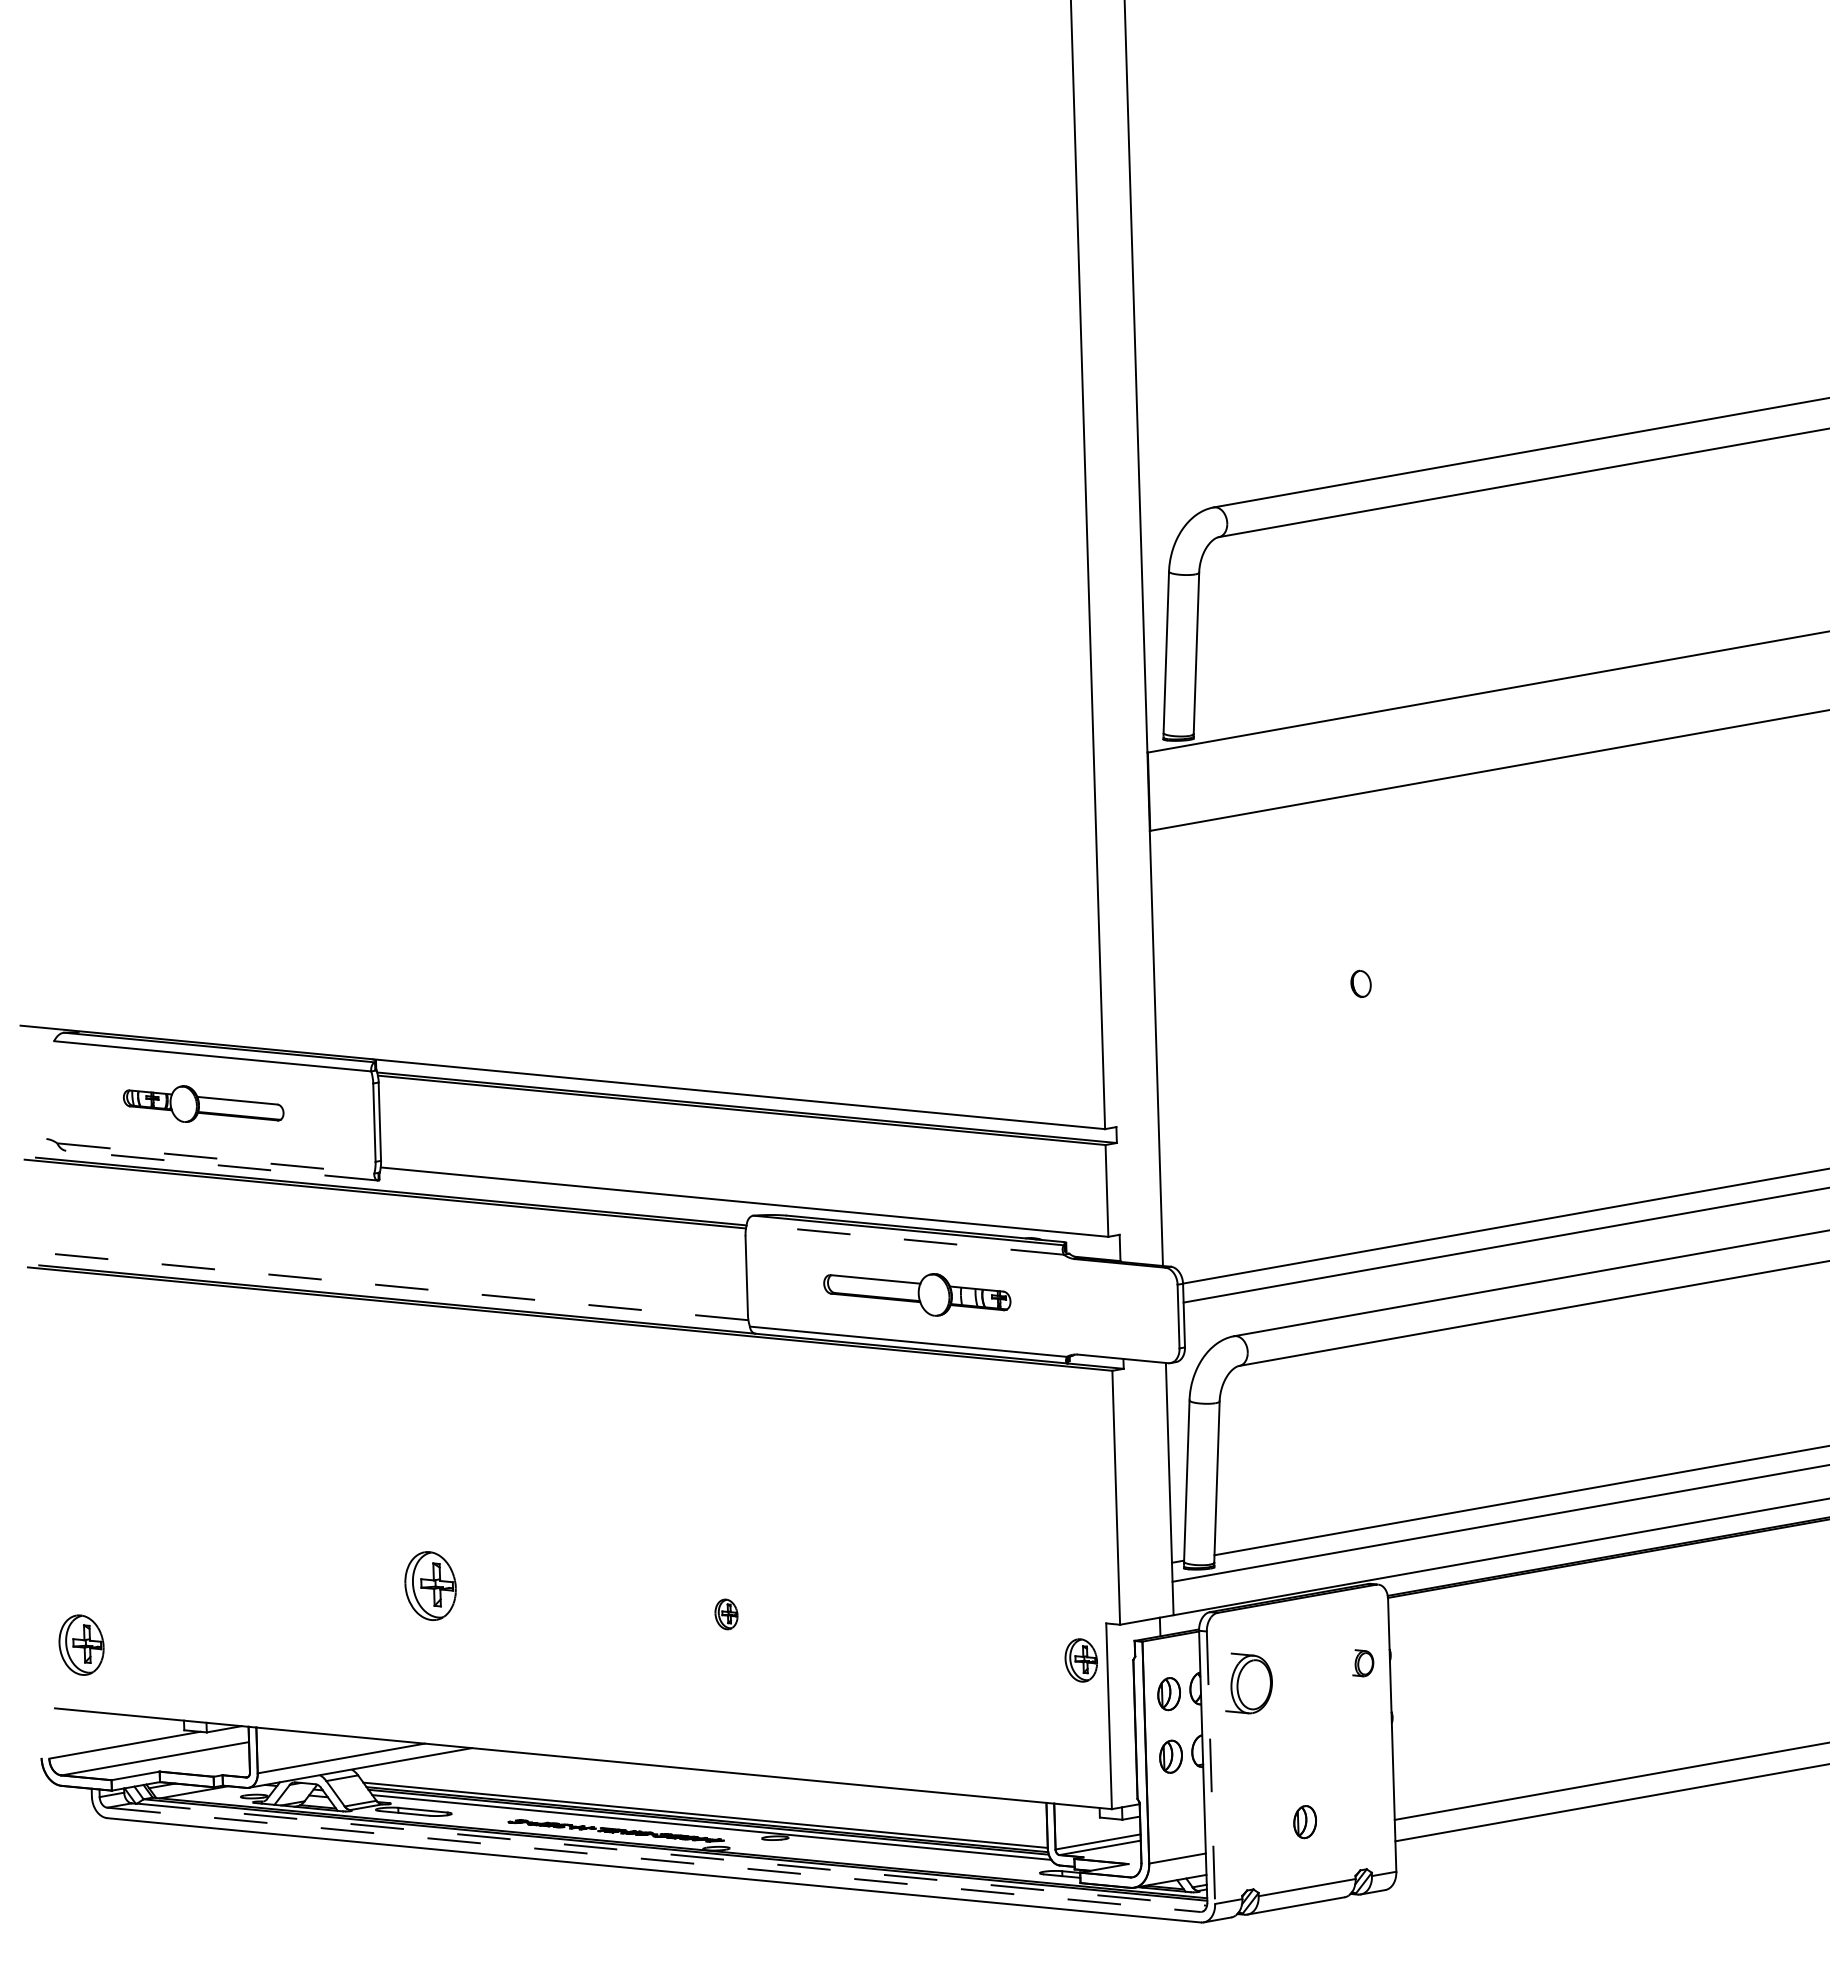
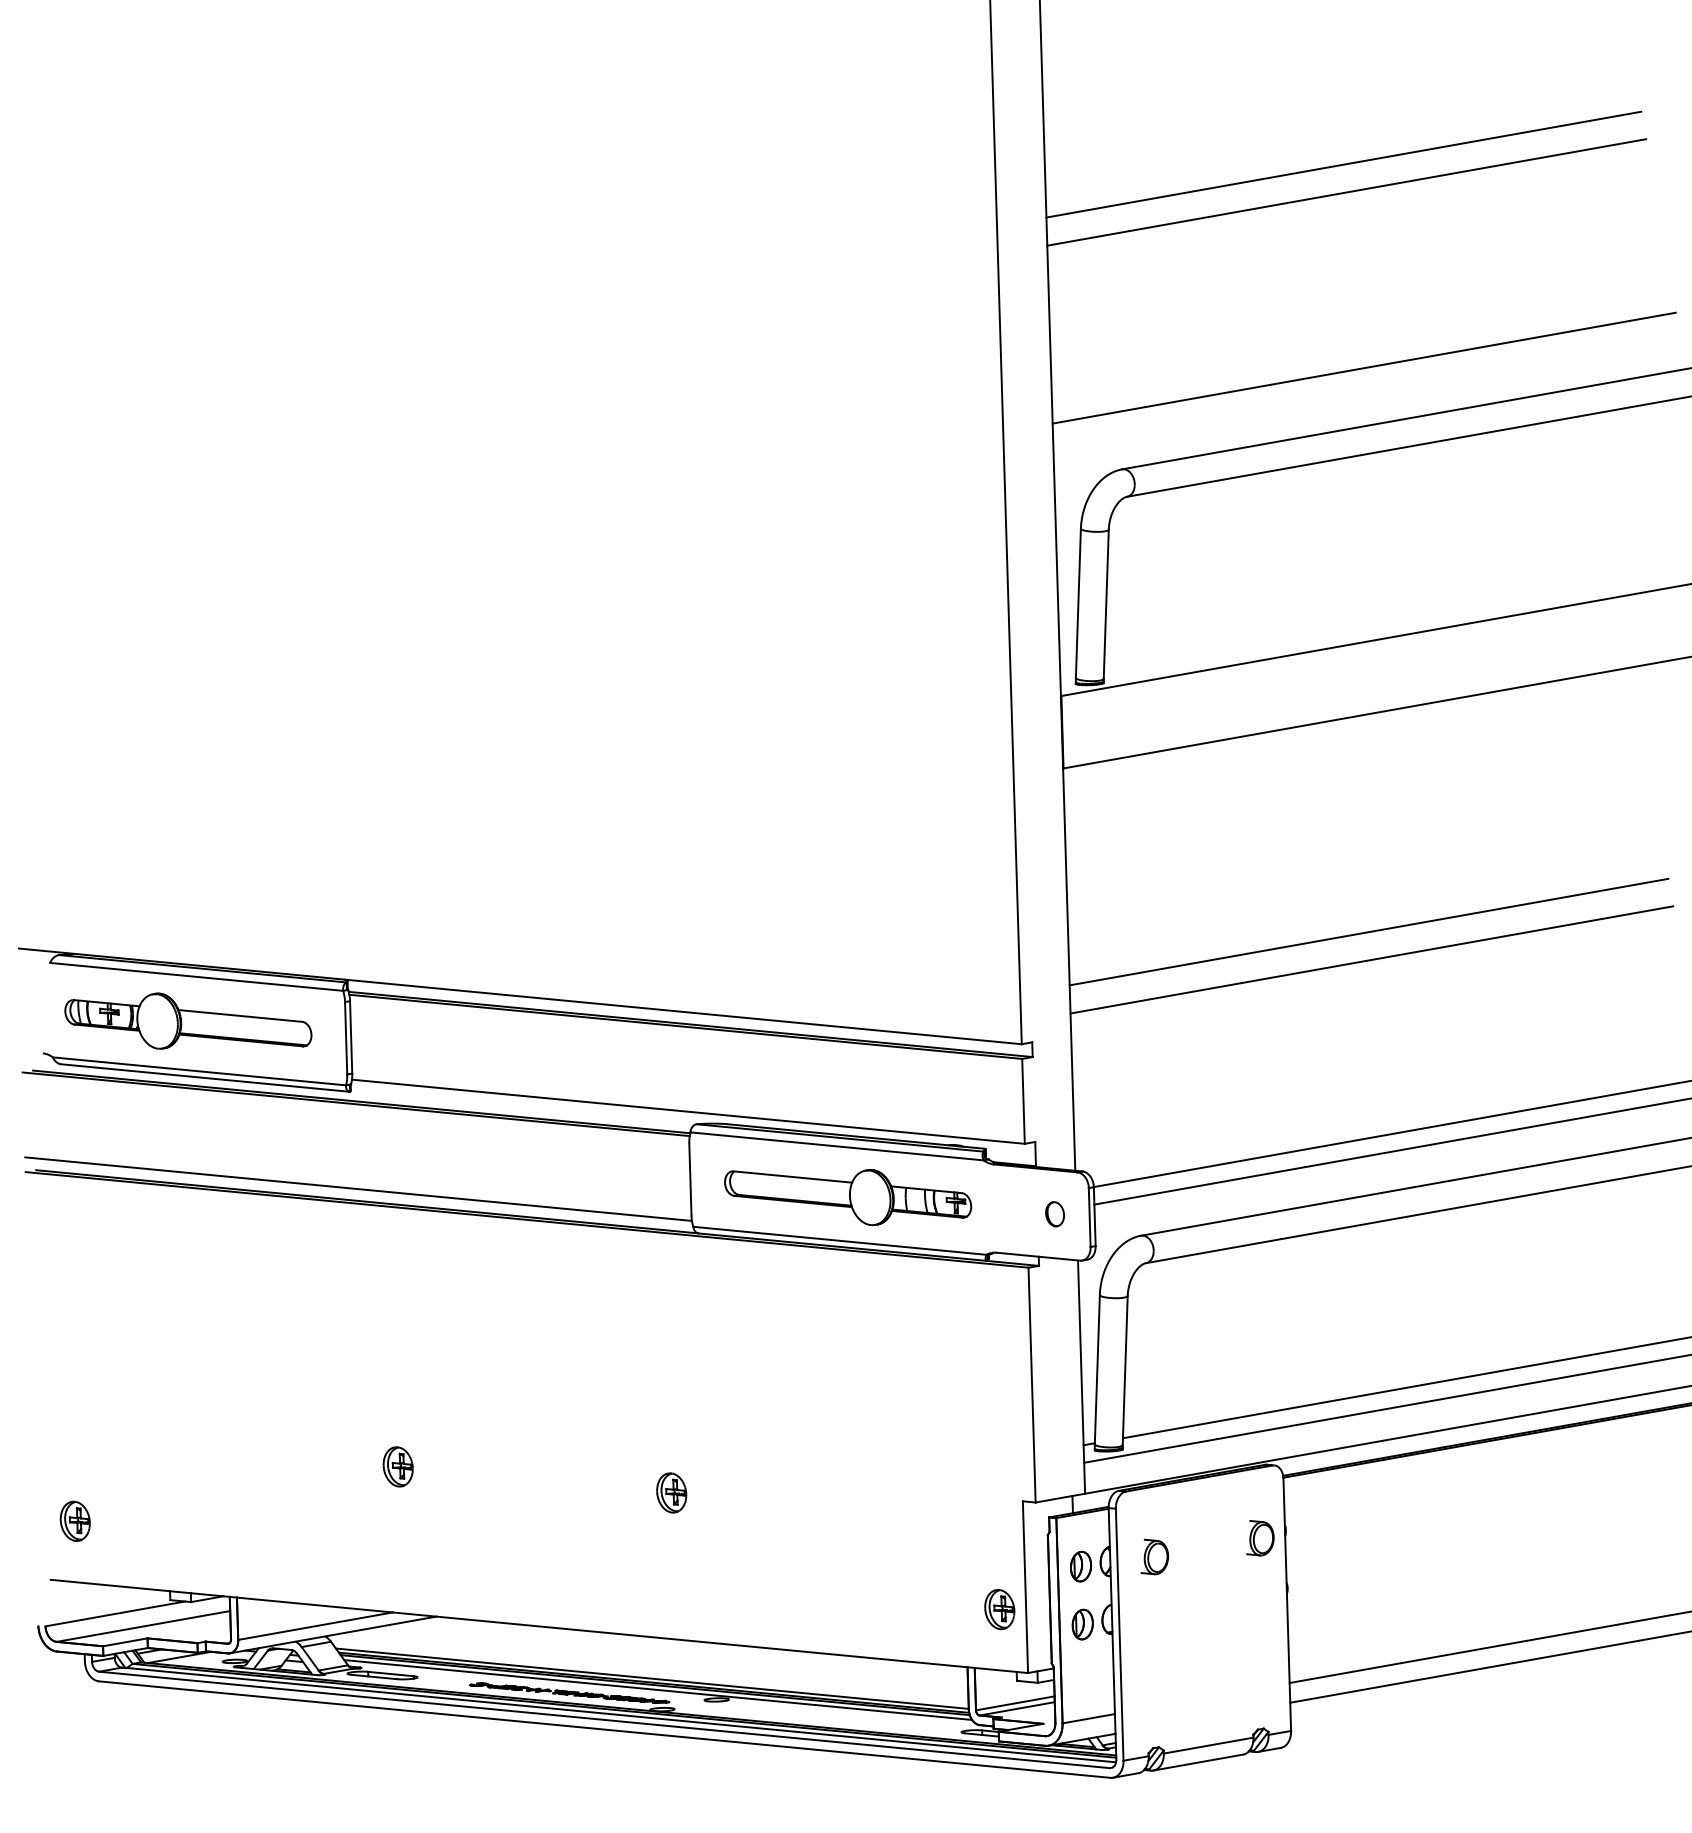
line: (1452, 177) -> (1343, 164), added
line: (1456, 207) -> (1346, 191), added
line: (1475, 397) -> (1364, 367), added
part: (1360, 983) -> (1054, 1213), moved
line: (1480, 1007) -> (1368, 931), added
line: (1483, 1037) -> (1371, 959), added
part: (203, 1103) -> (188, 1020), size x1.67
line: (216, 1158) -> (200, 1071), dashed -> solid
line: (221, 1165) -> (204, 1077), dashed -> solid
line: (904, 1239) -> (836, 1146), dashed -> solid
line: (387, 1285) -> (358, 1188), dashed -> solid
part: (917, 1294) -> (848, 1197), size x1.43
part: (430, 1586) -> (397, 1467), size x0.62
part: (726, 1614) -> (671, 1493), size x1.43
part: (81, 1644) -> (75, 1520), size x0.71
part: (1080, 1660) -> (999, 1609), moved
part: (1363, 1662) -> (1260, 1537), size x1.43
part: (1248, 1683) -> (1154, 1556), size x0.62
line: (1211, 1768) -> (1120, 1635), dashed -> solid
part: (1304, 1822) -> (1206, 1685), removed
line: (672, 1854) -> (621, 1714), dashed -> solid
line: (653, 1859) -> (604, 1719), dashed -> solid

